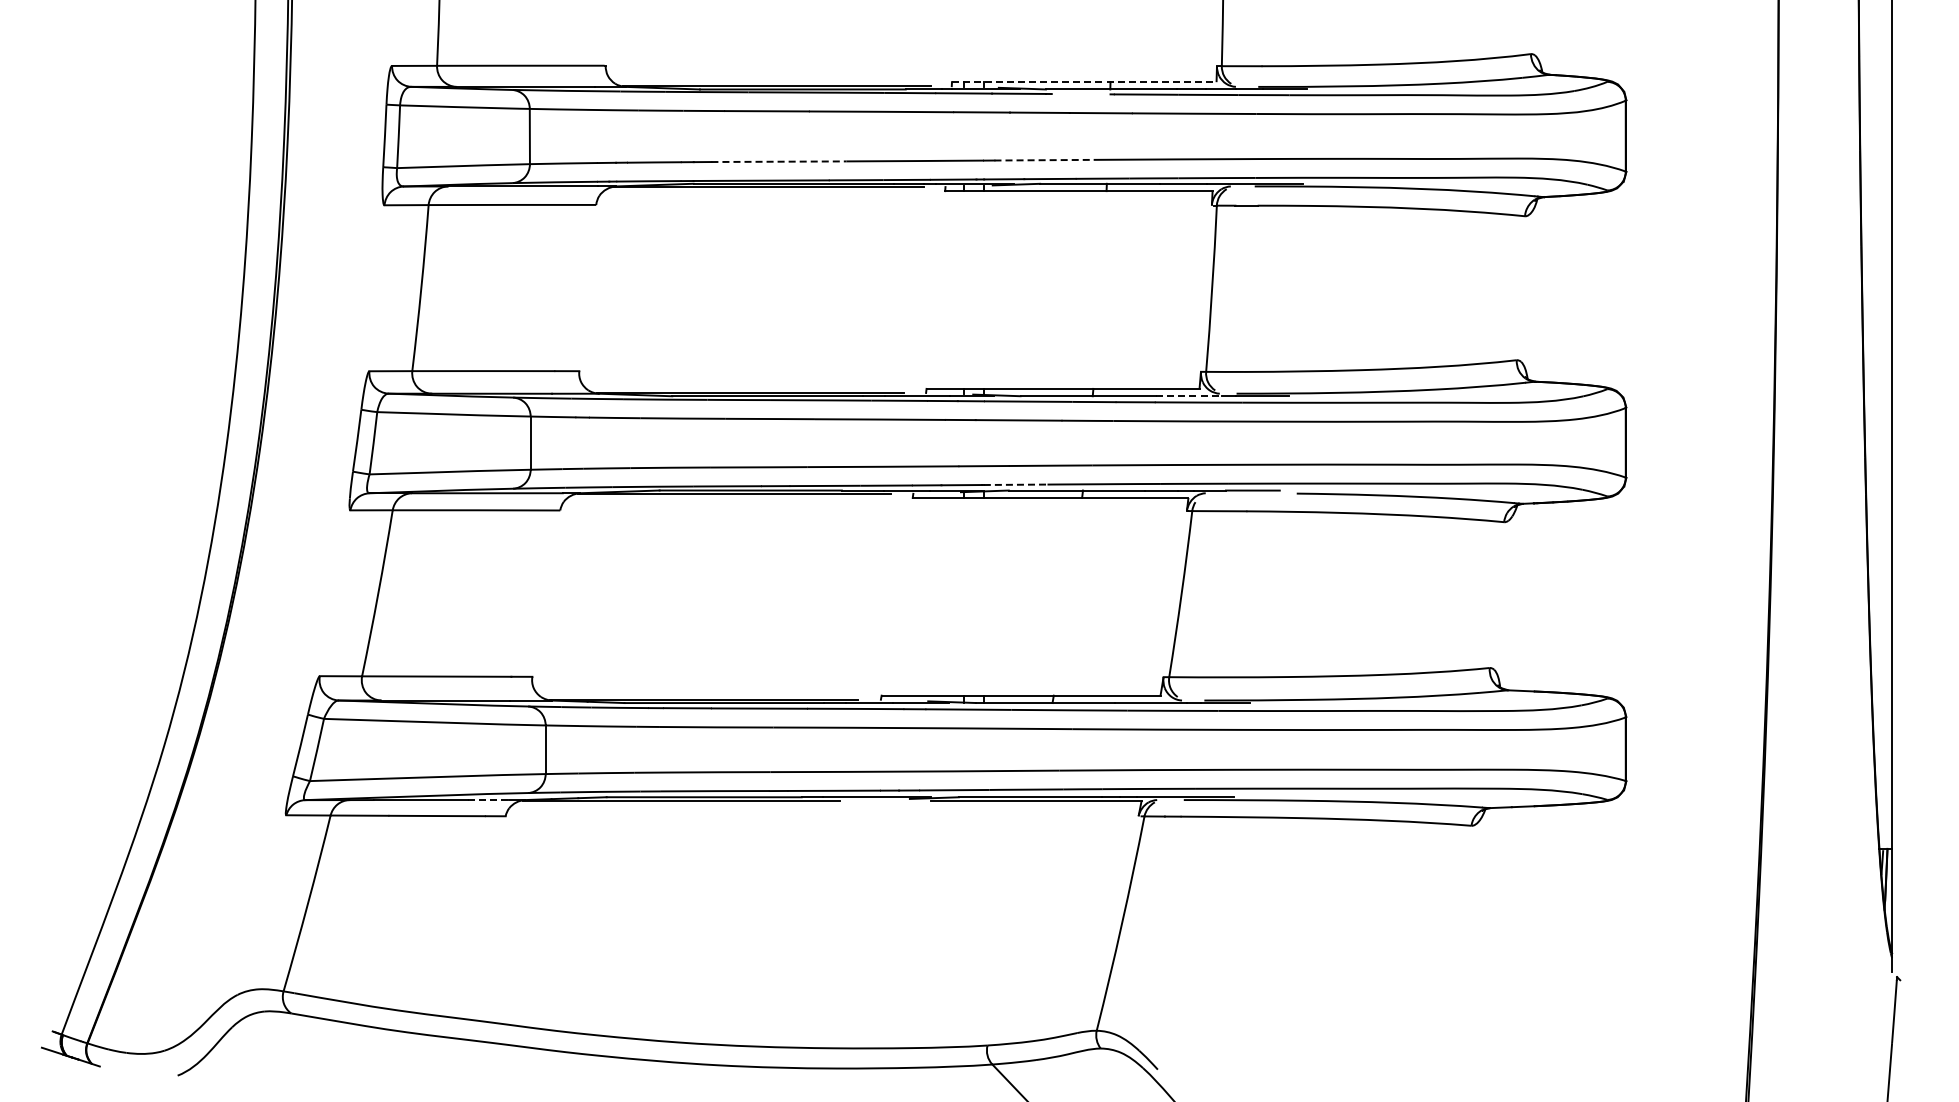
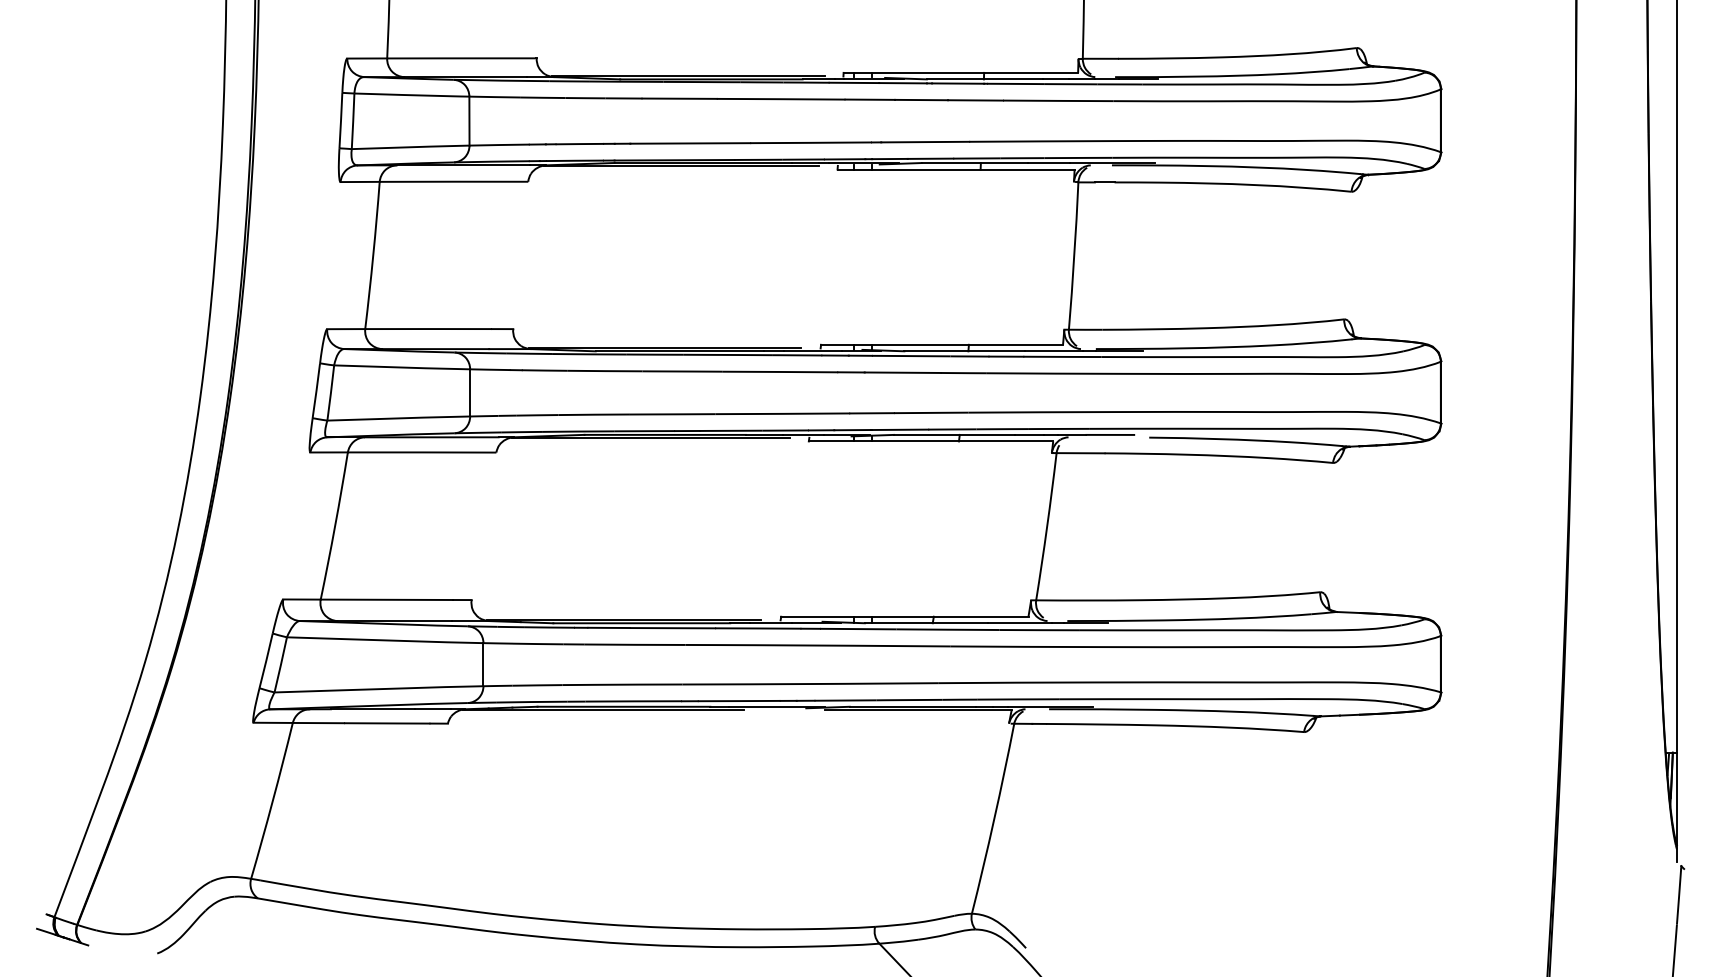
line: (1084, 82) -> (961, 73), dashed -> solid
line: (1080, 94) -> (957, 83), added
line: (1044, 160) -> (925, 142), dashed -> solid
line: (779, 161) -> (690, 143), dashed -> solid
line: (1189, 396) -> (1054, 351), dashed -> solid
line: (1015, 484) -> (899, 429), dashed -> solid
line: (489, 800) -> (433, 709), dashed -> solid

